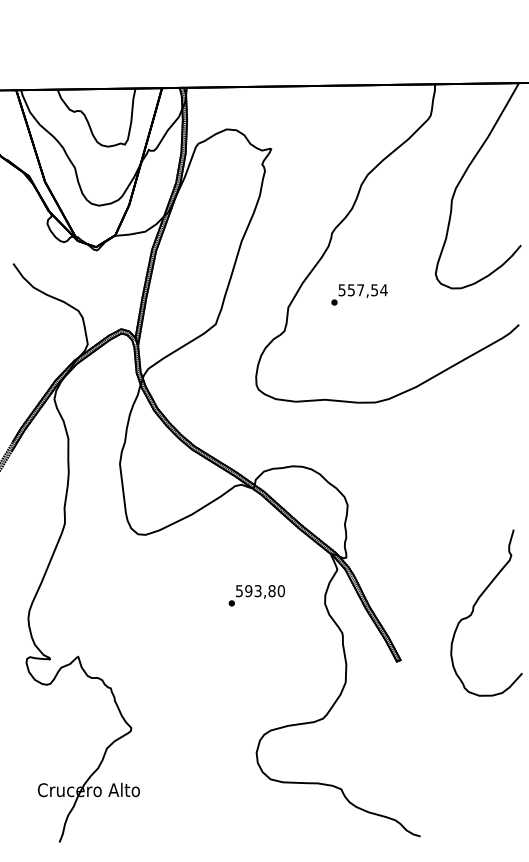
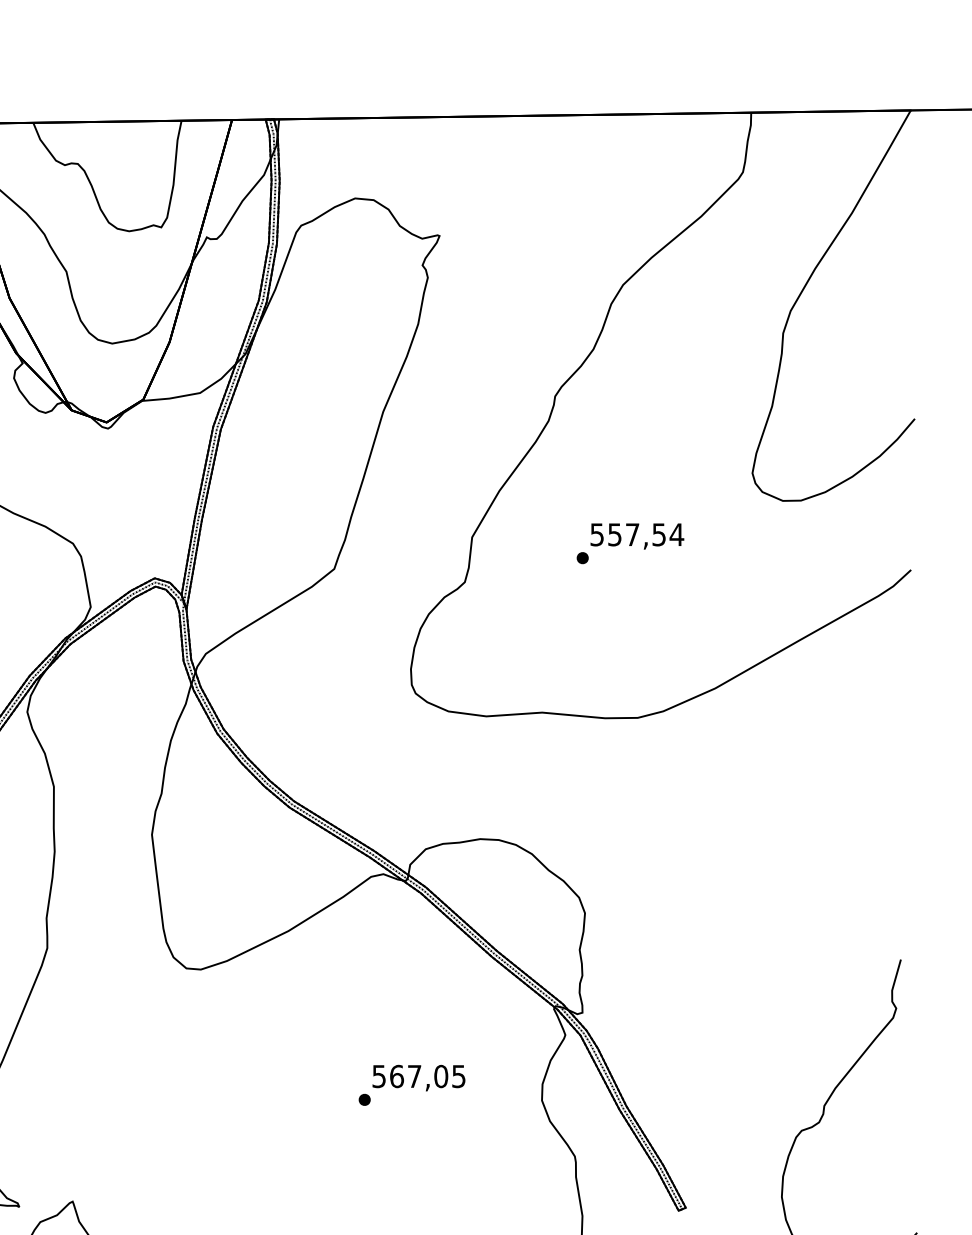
text: (359, 294) -> (630, 542), moved
text: (264, 591) -> (426, 1077), 593,80 -> 567,05

